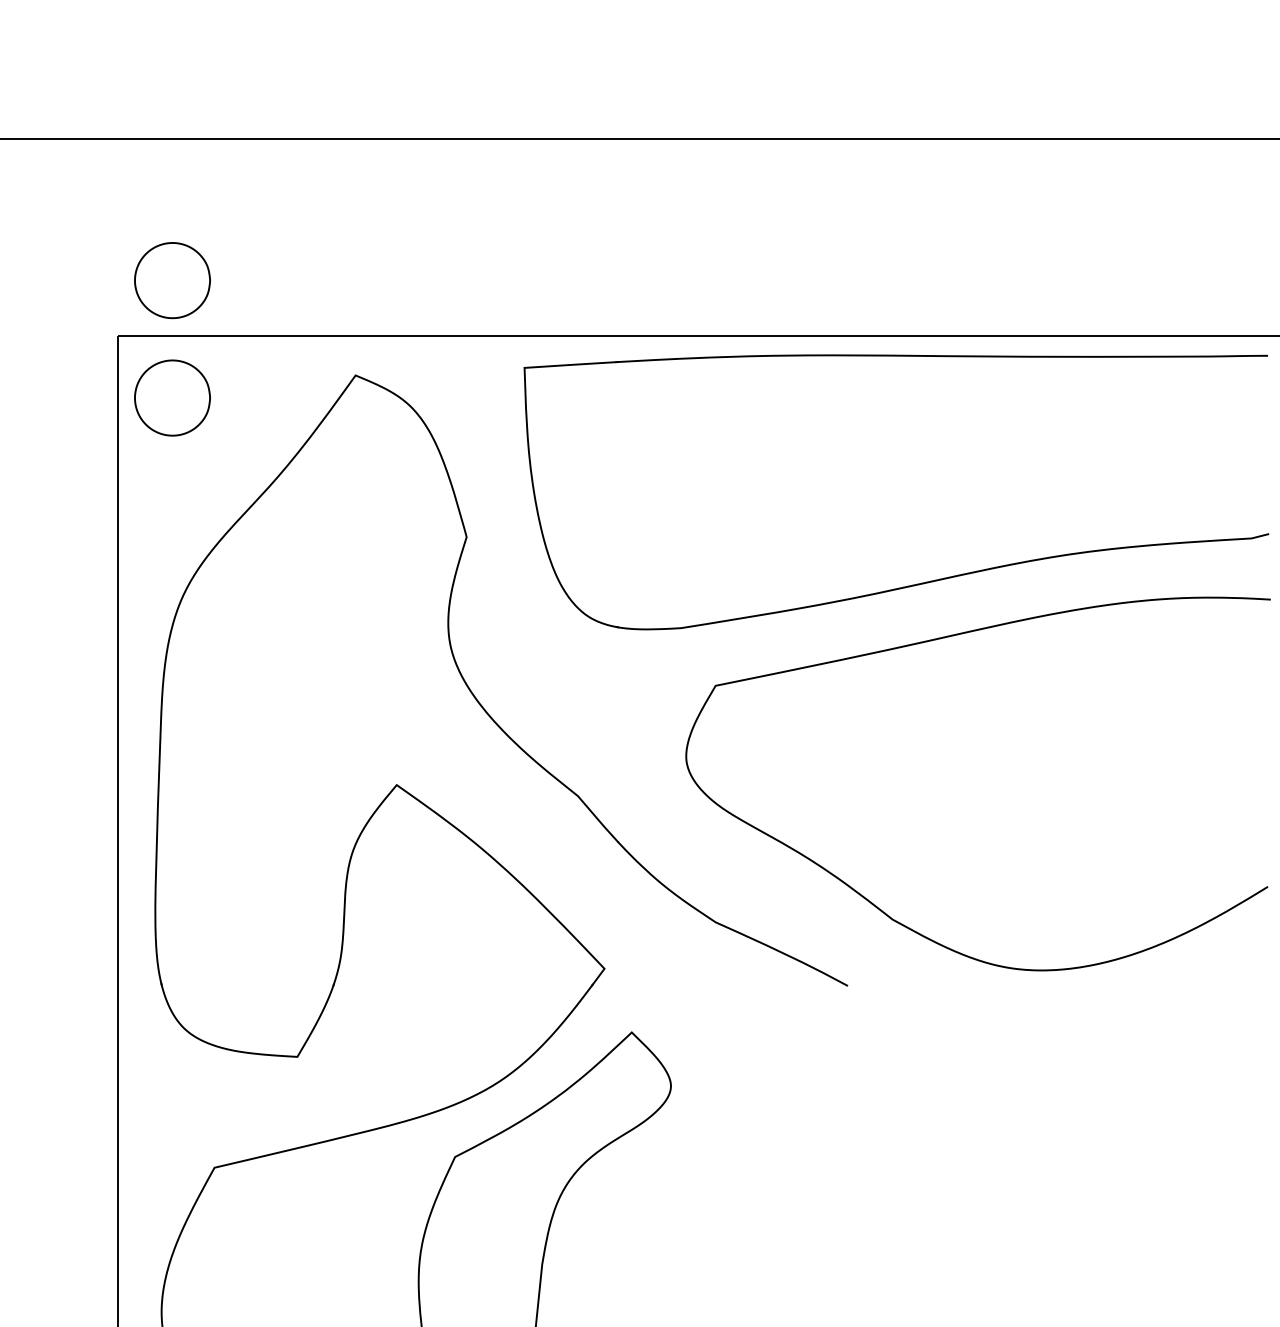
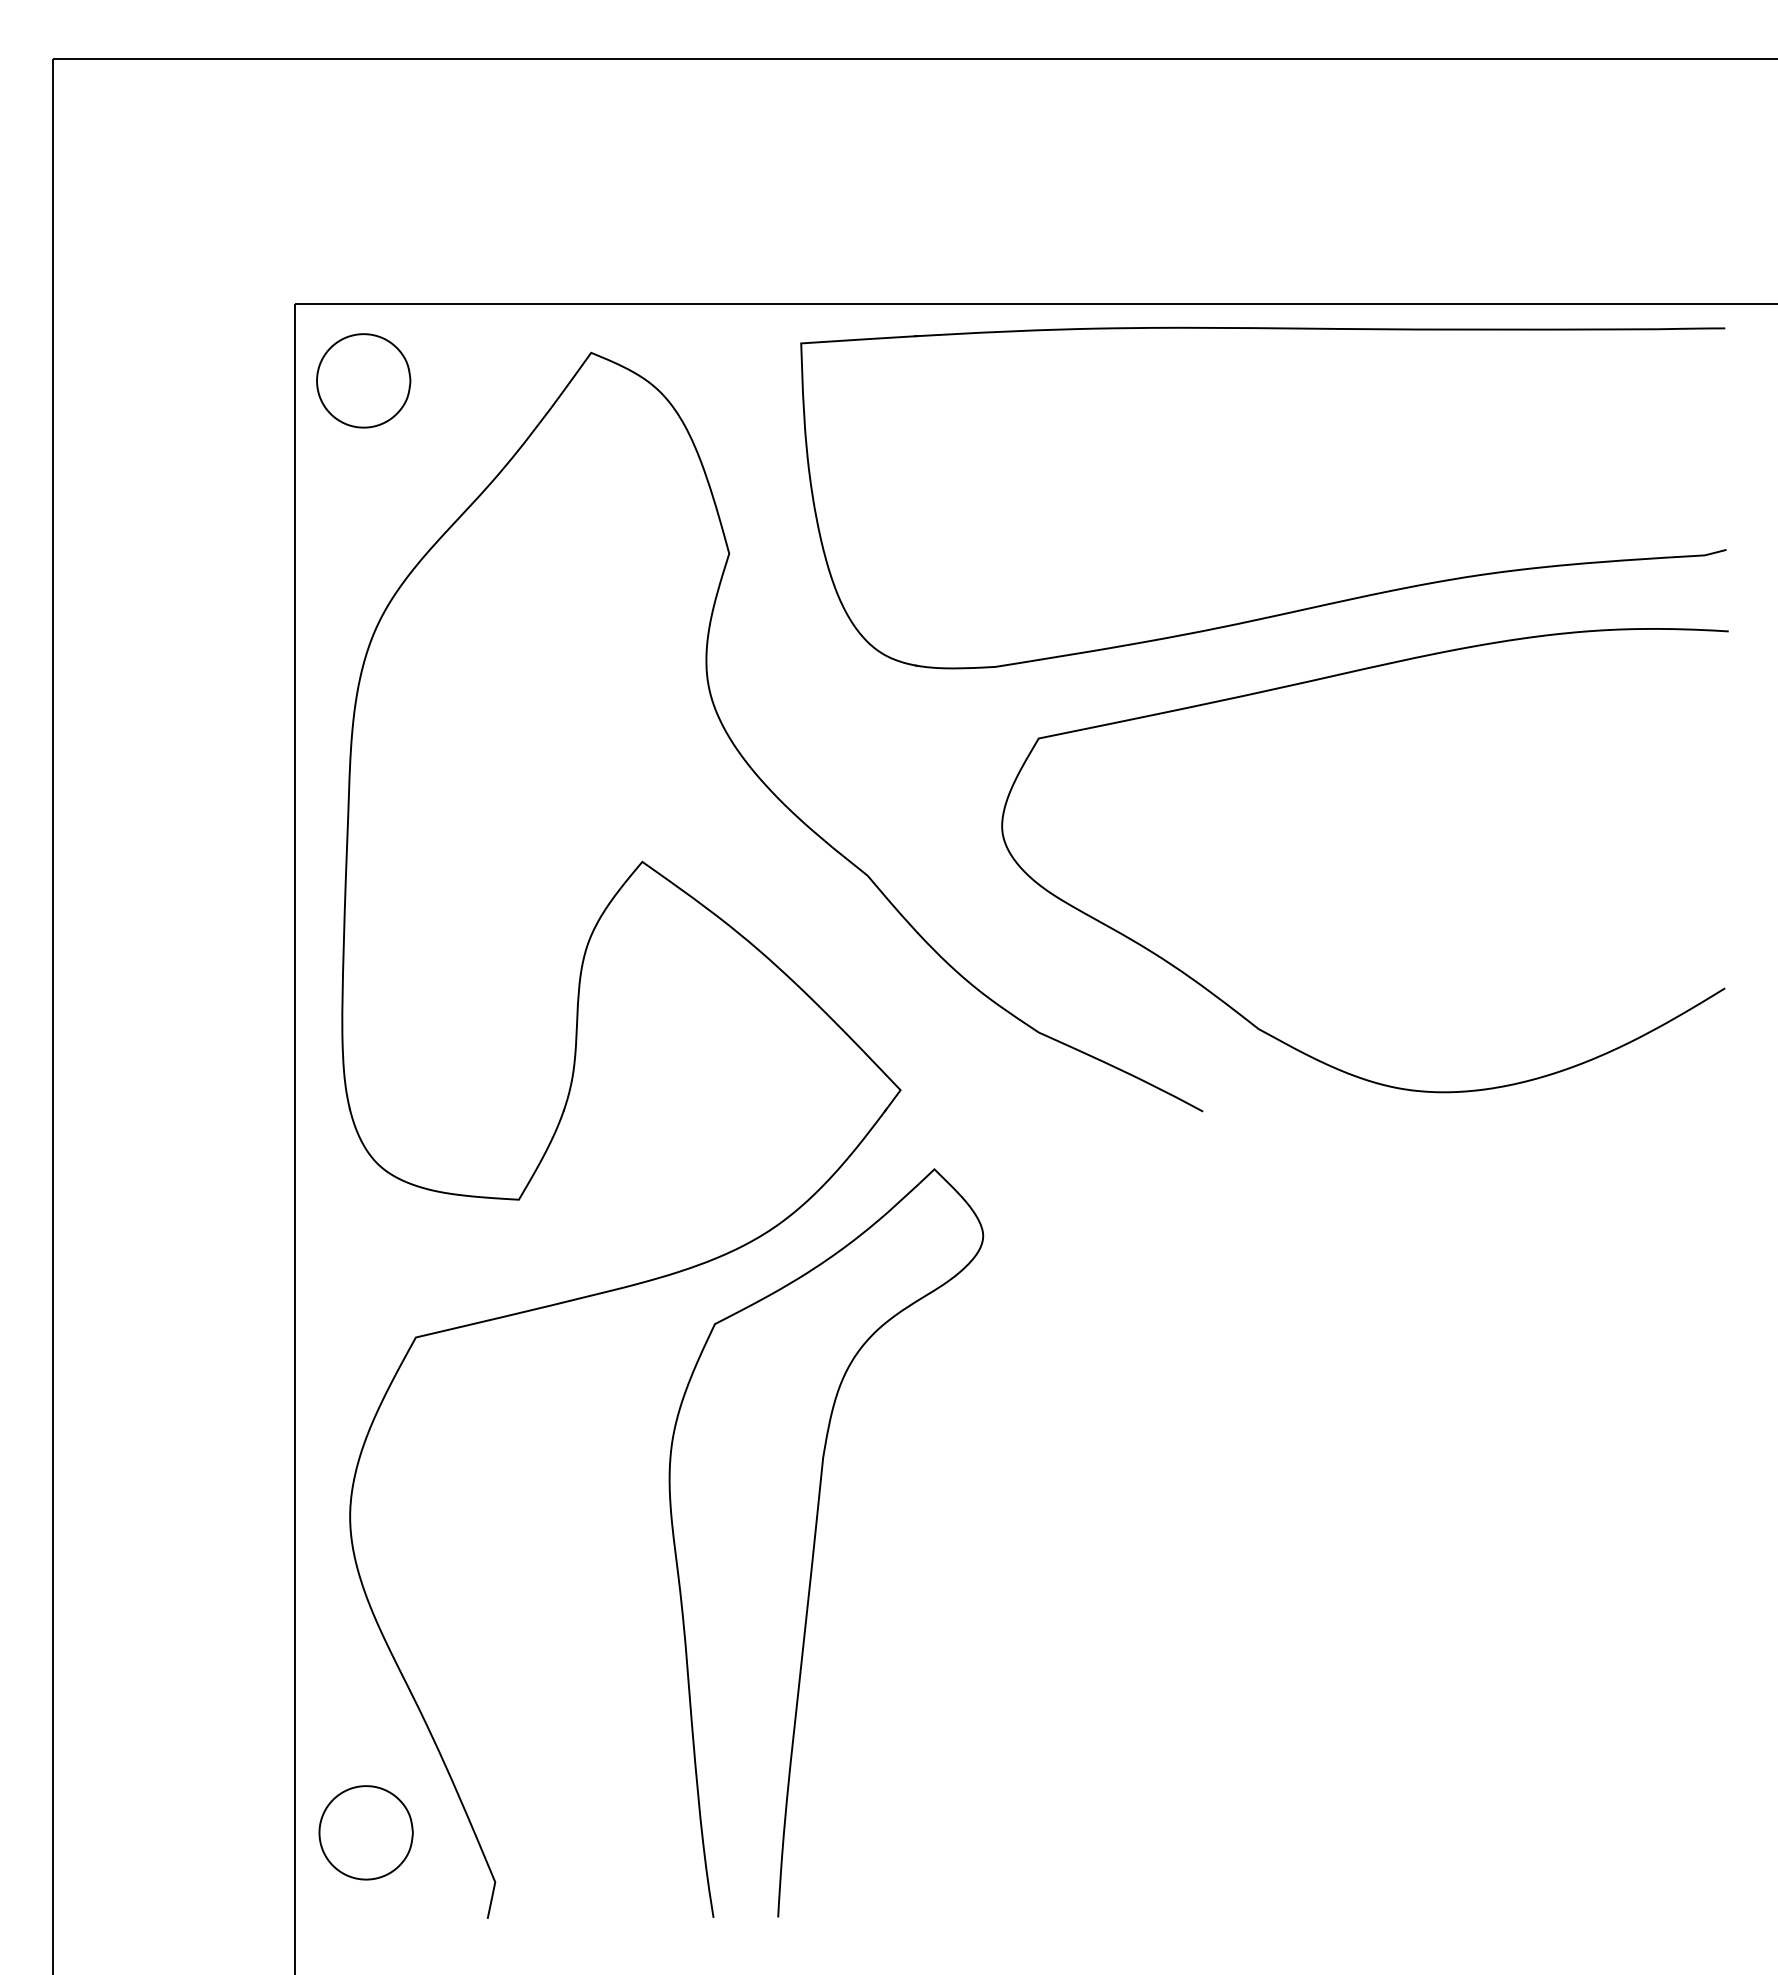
part: (172, 280) -> (363, 234), removed

